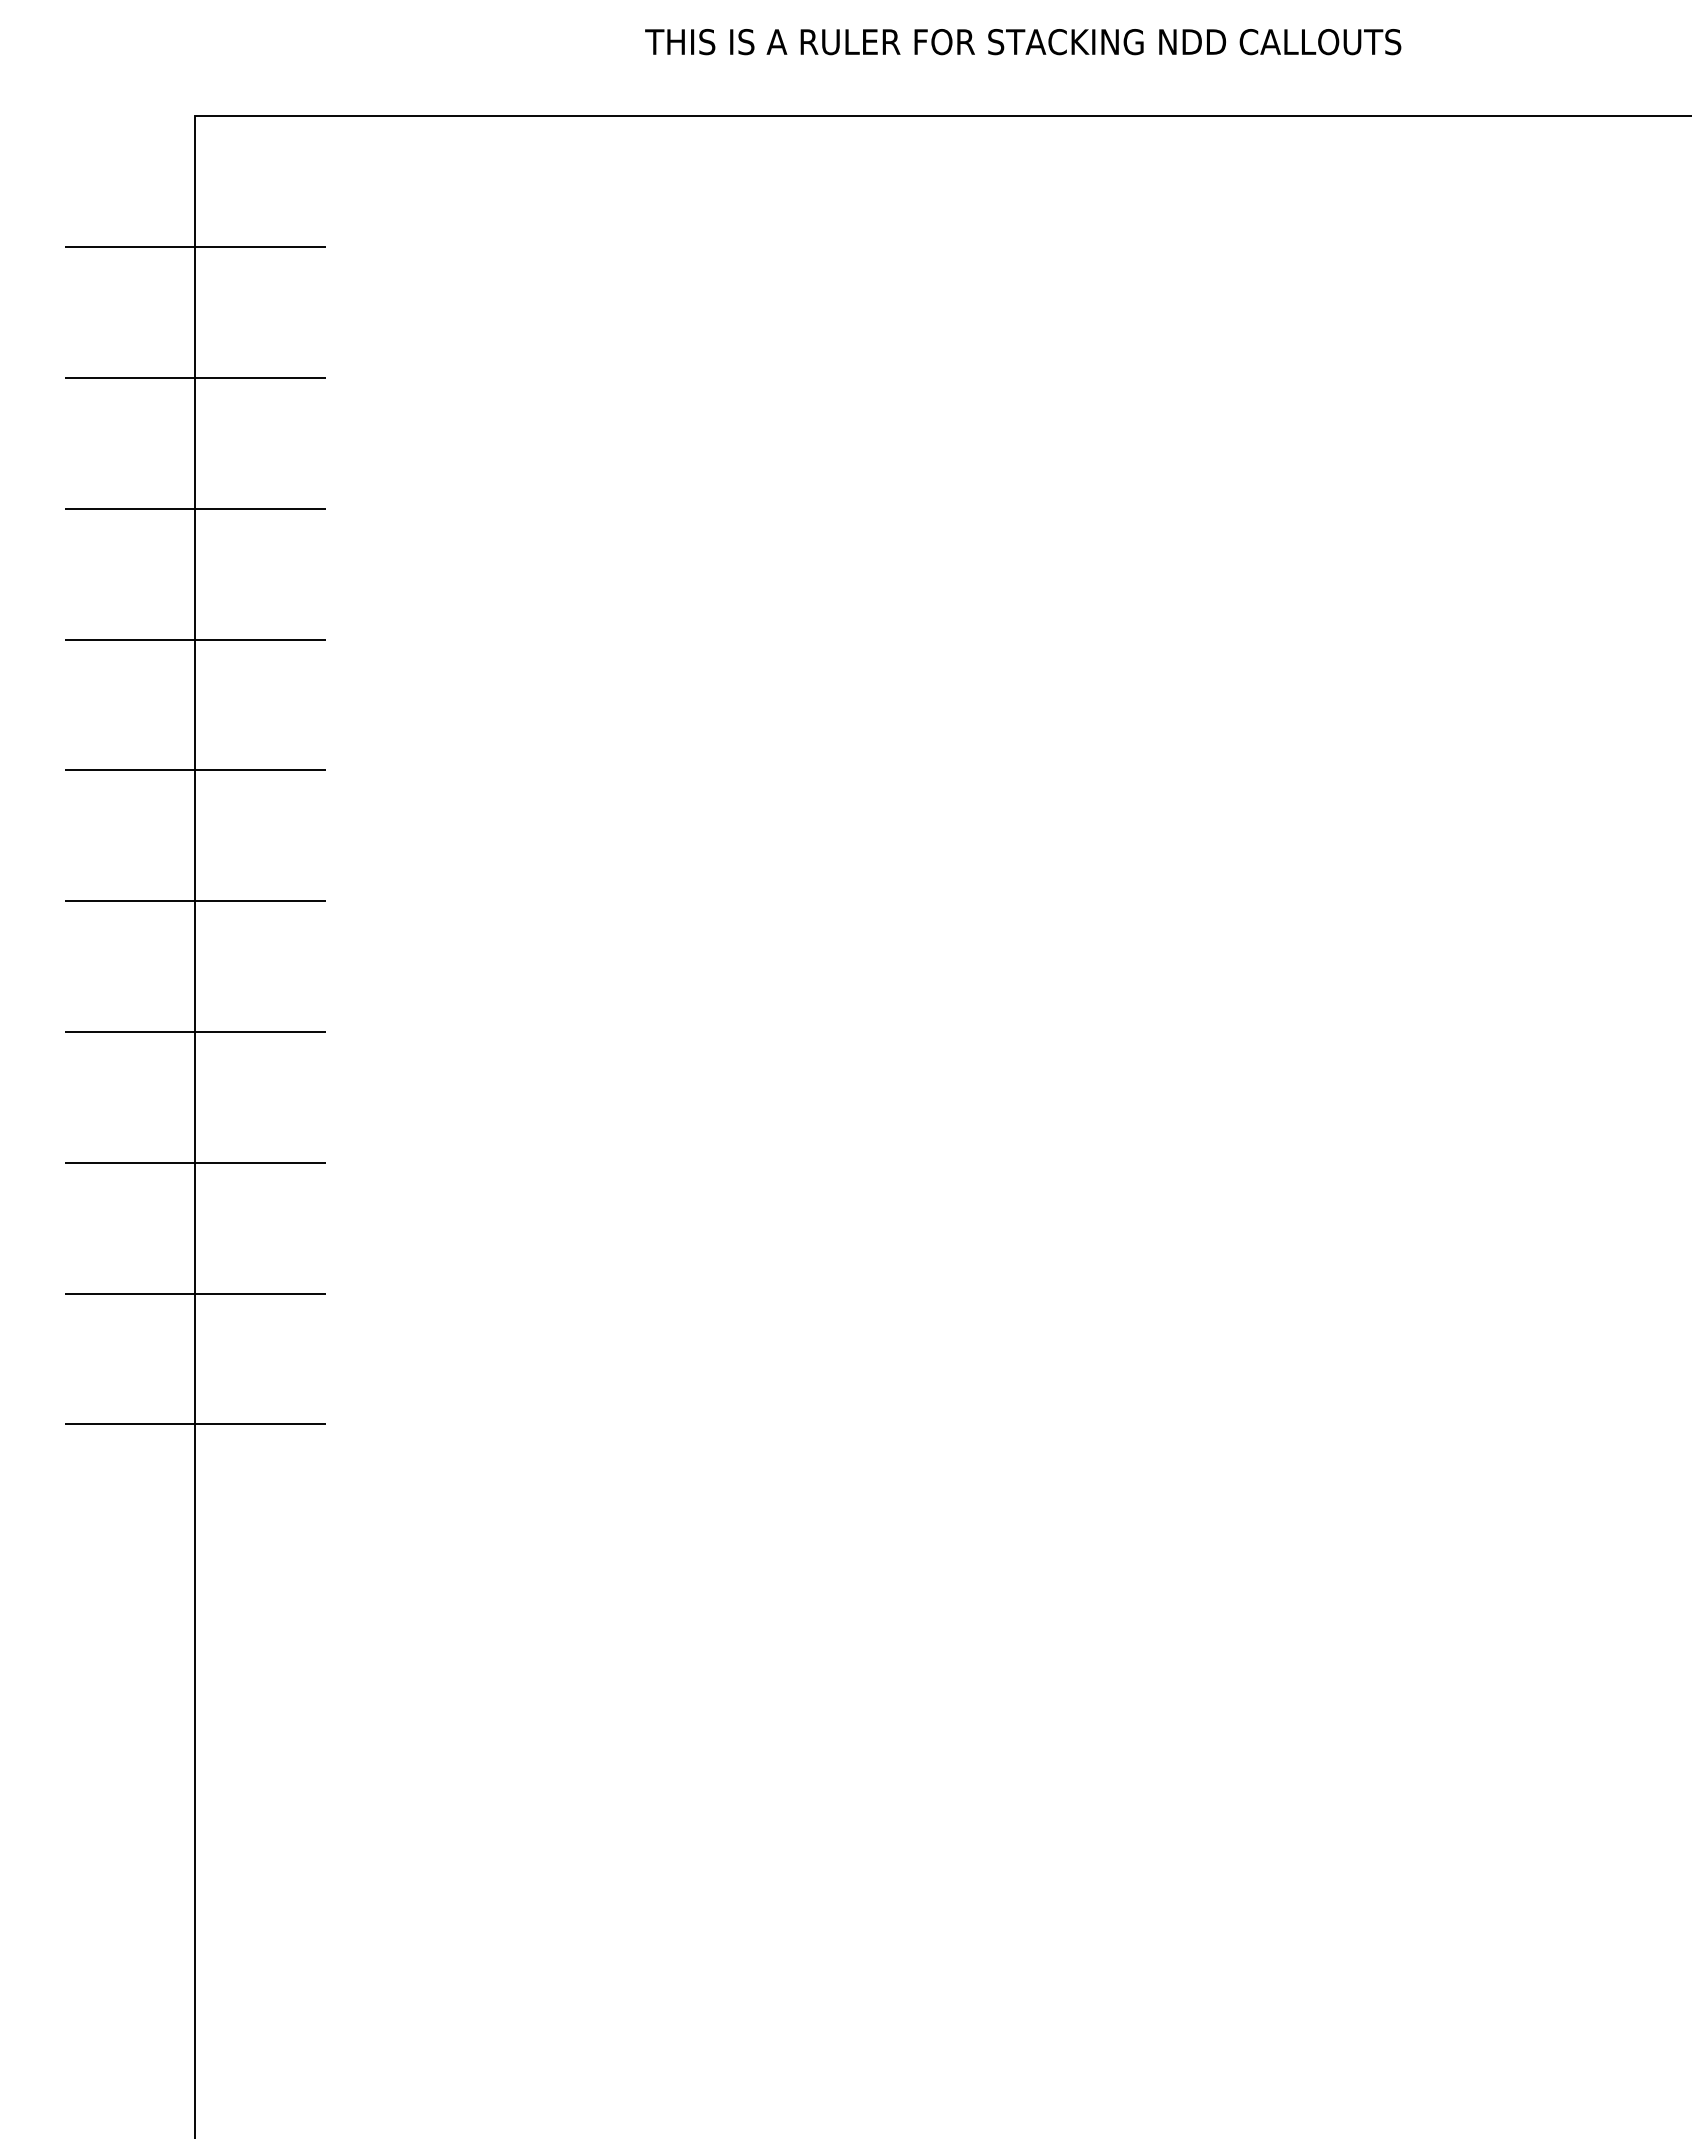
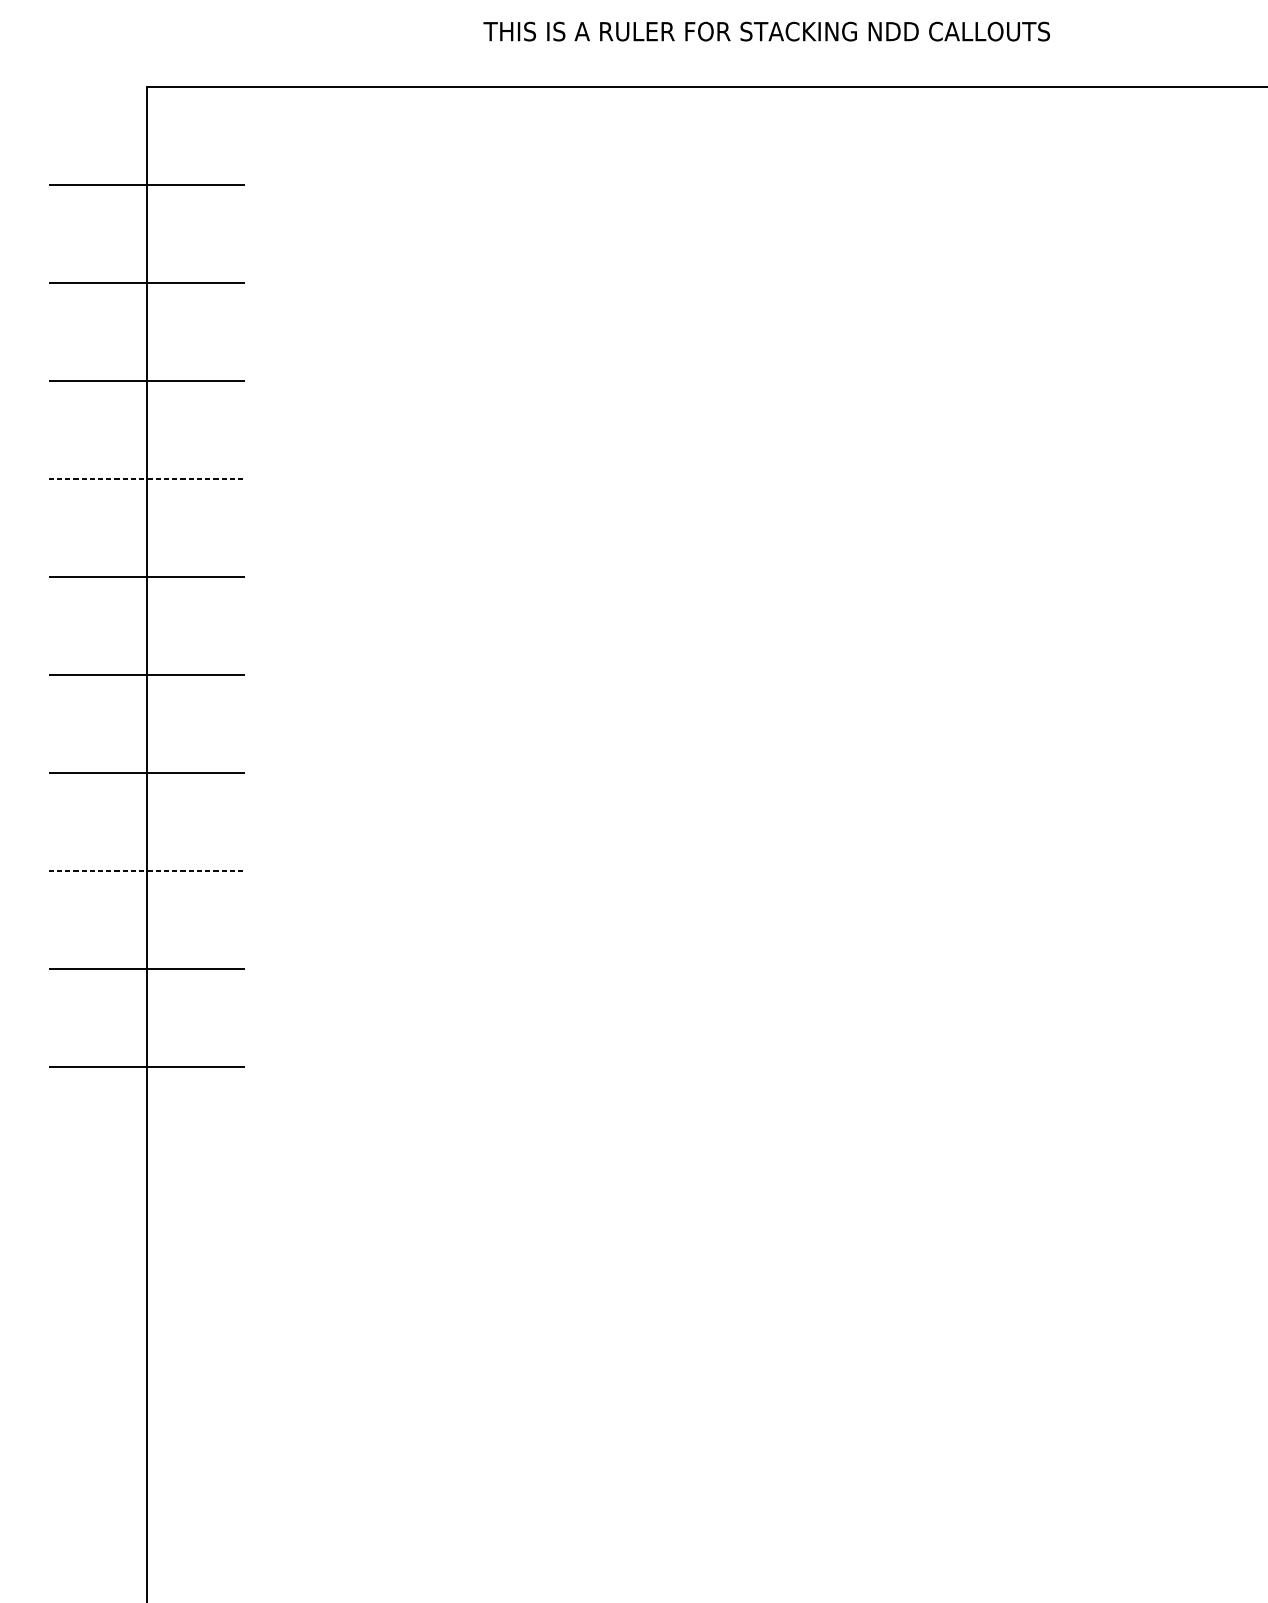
line: (195, 639) -> (146, 479), solid -> dashed
line: (195, 1162) -> (146, 871), solid -> dashed

